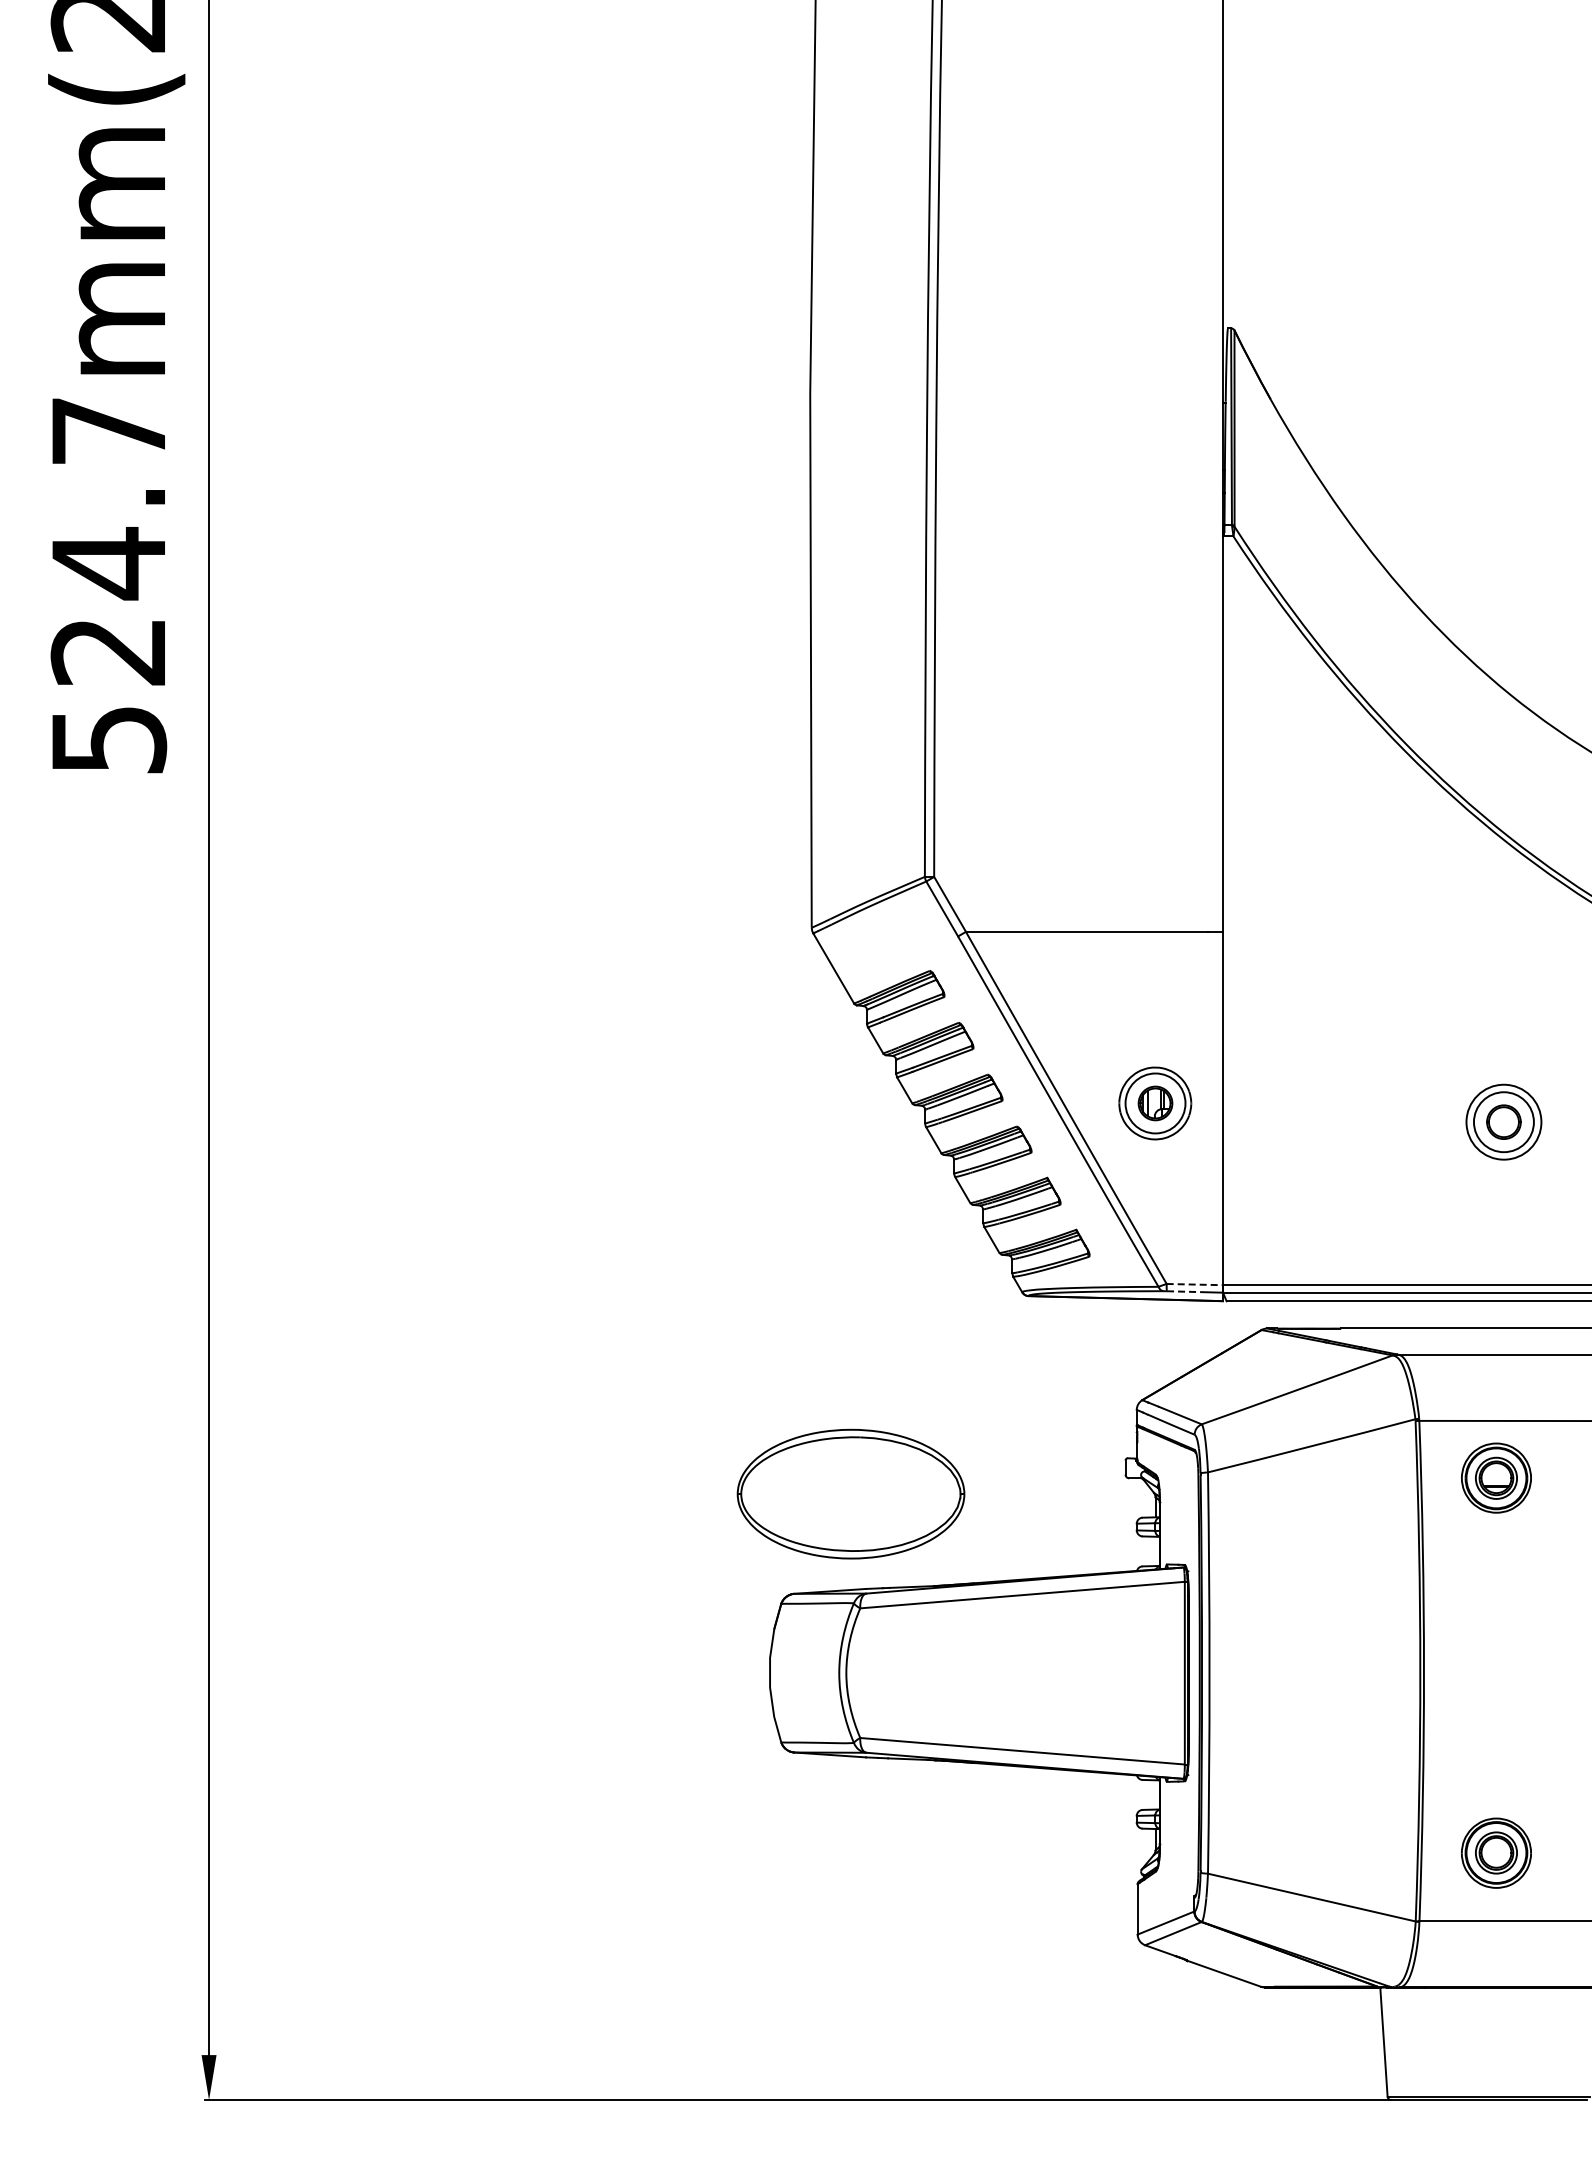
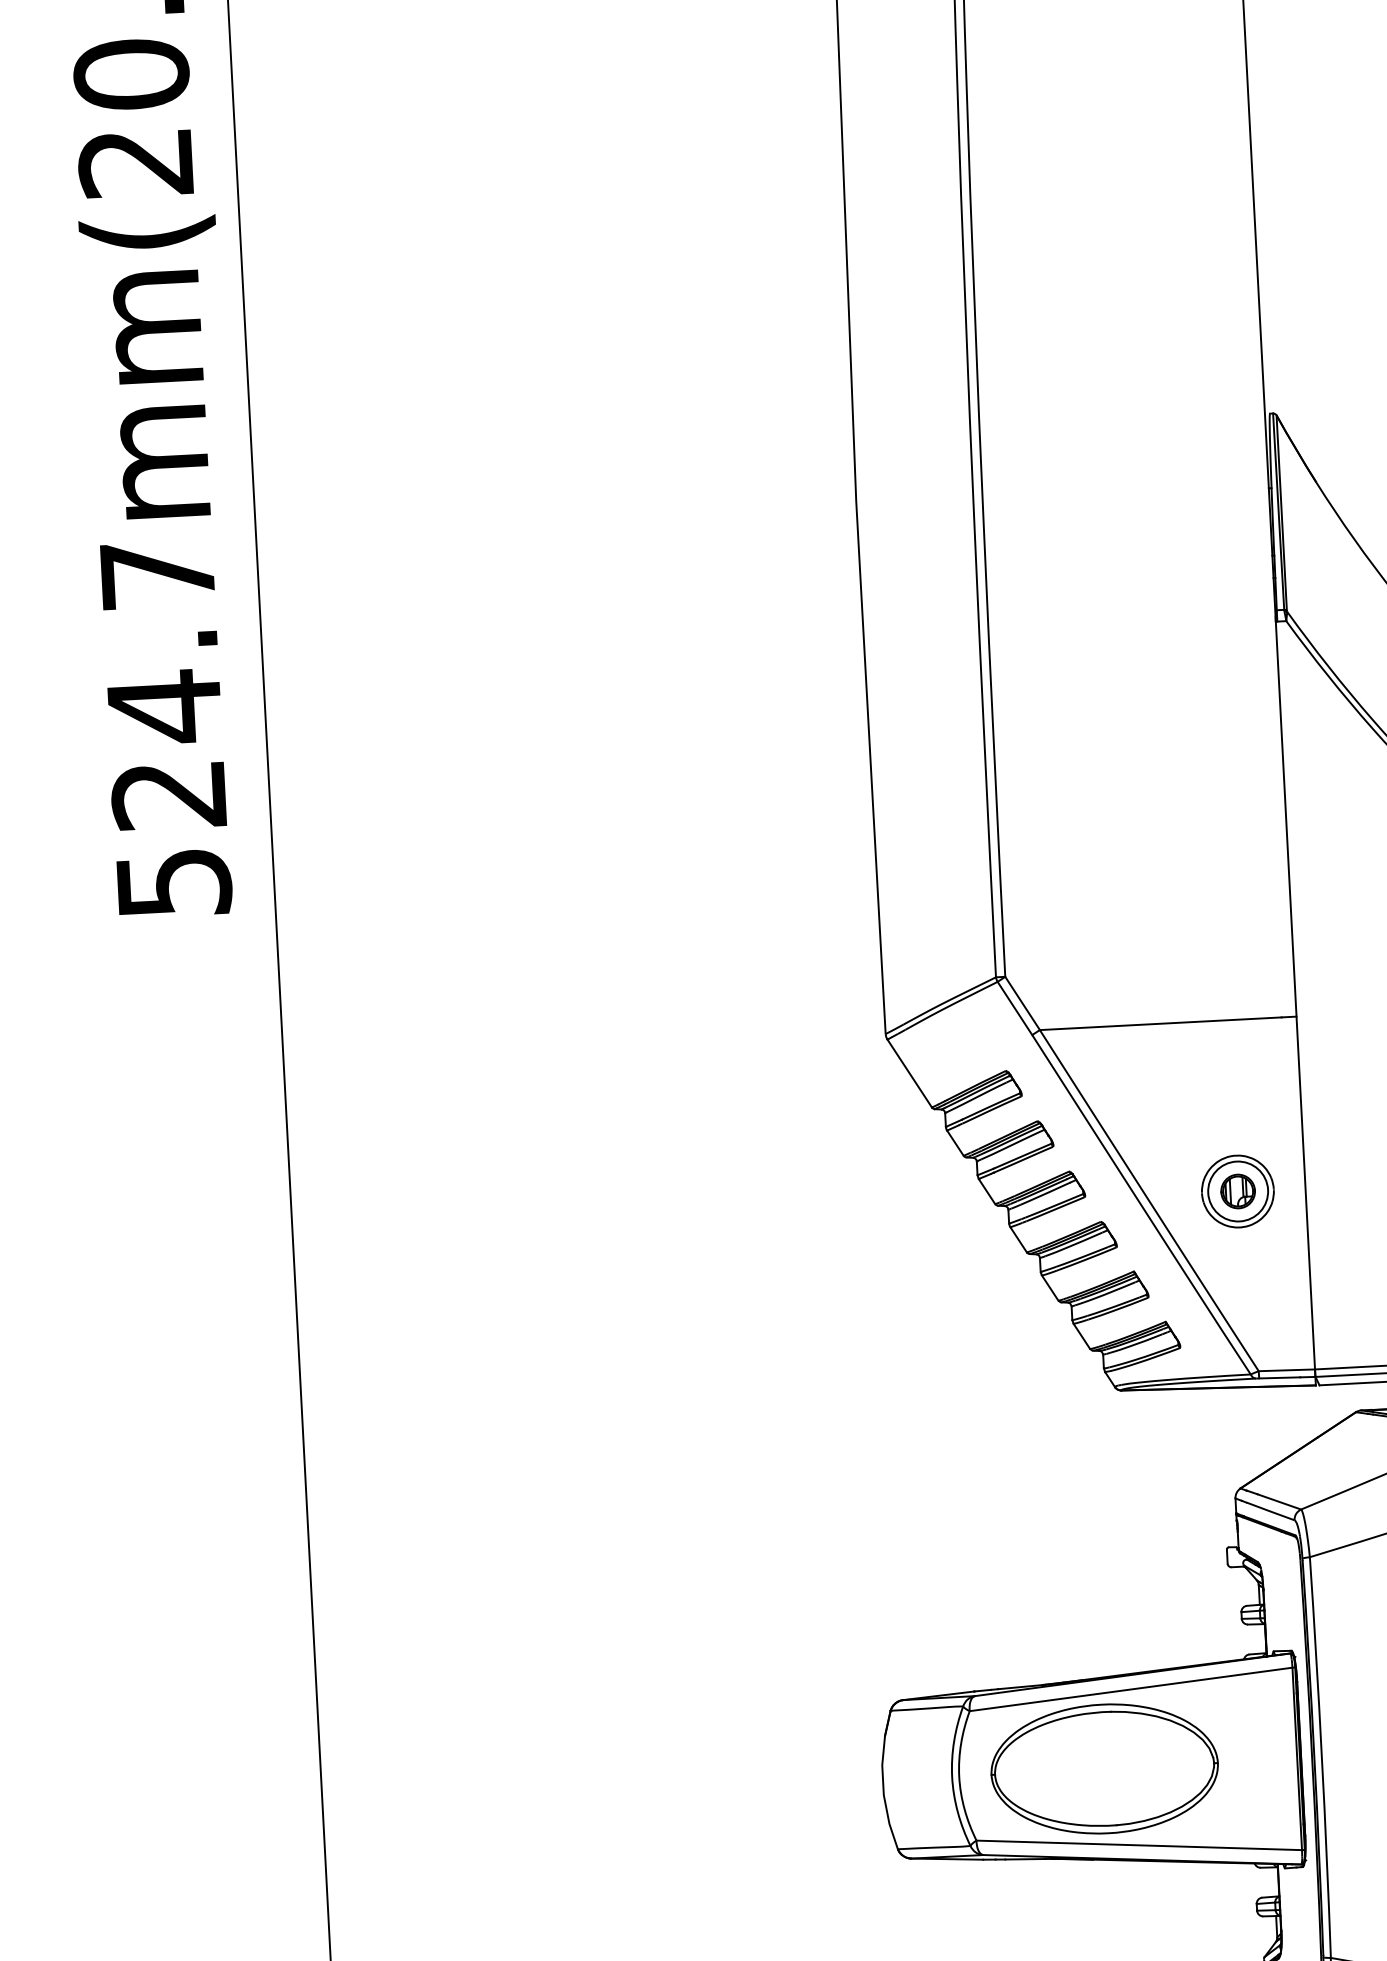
line: (1195, 1284) -> (1287, 1370), dashed -> solid
line: (1187, 1291) -> (1279, 1377), dashed -> solid
part: (850, 1493) -> (1104, 1768), moved

